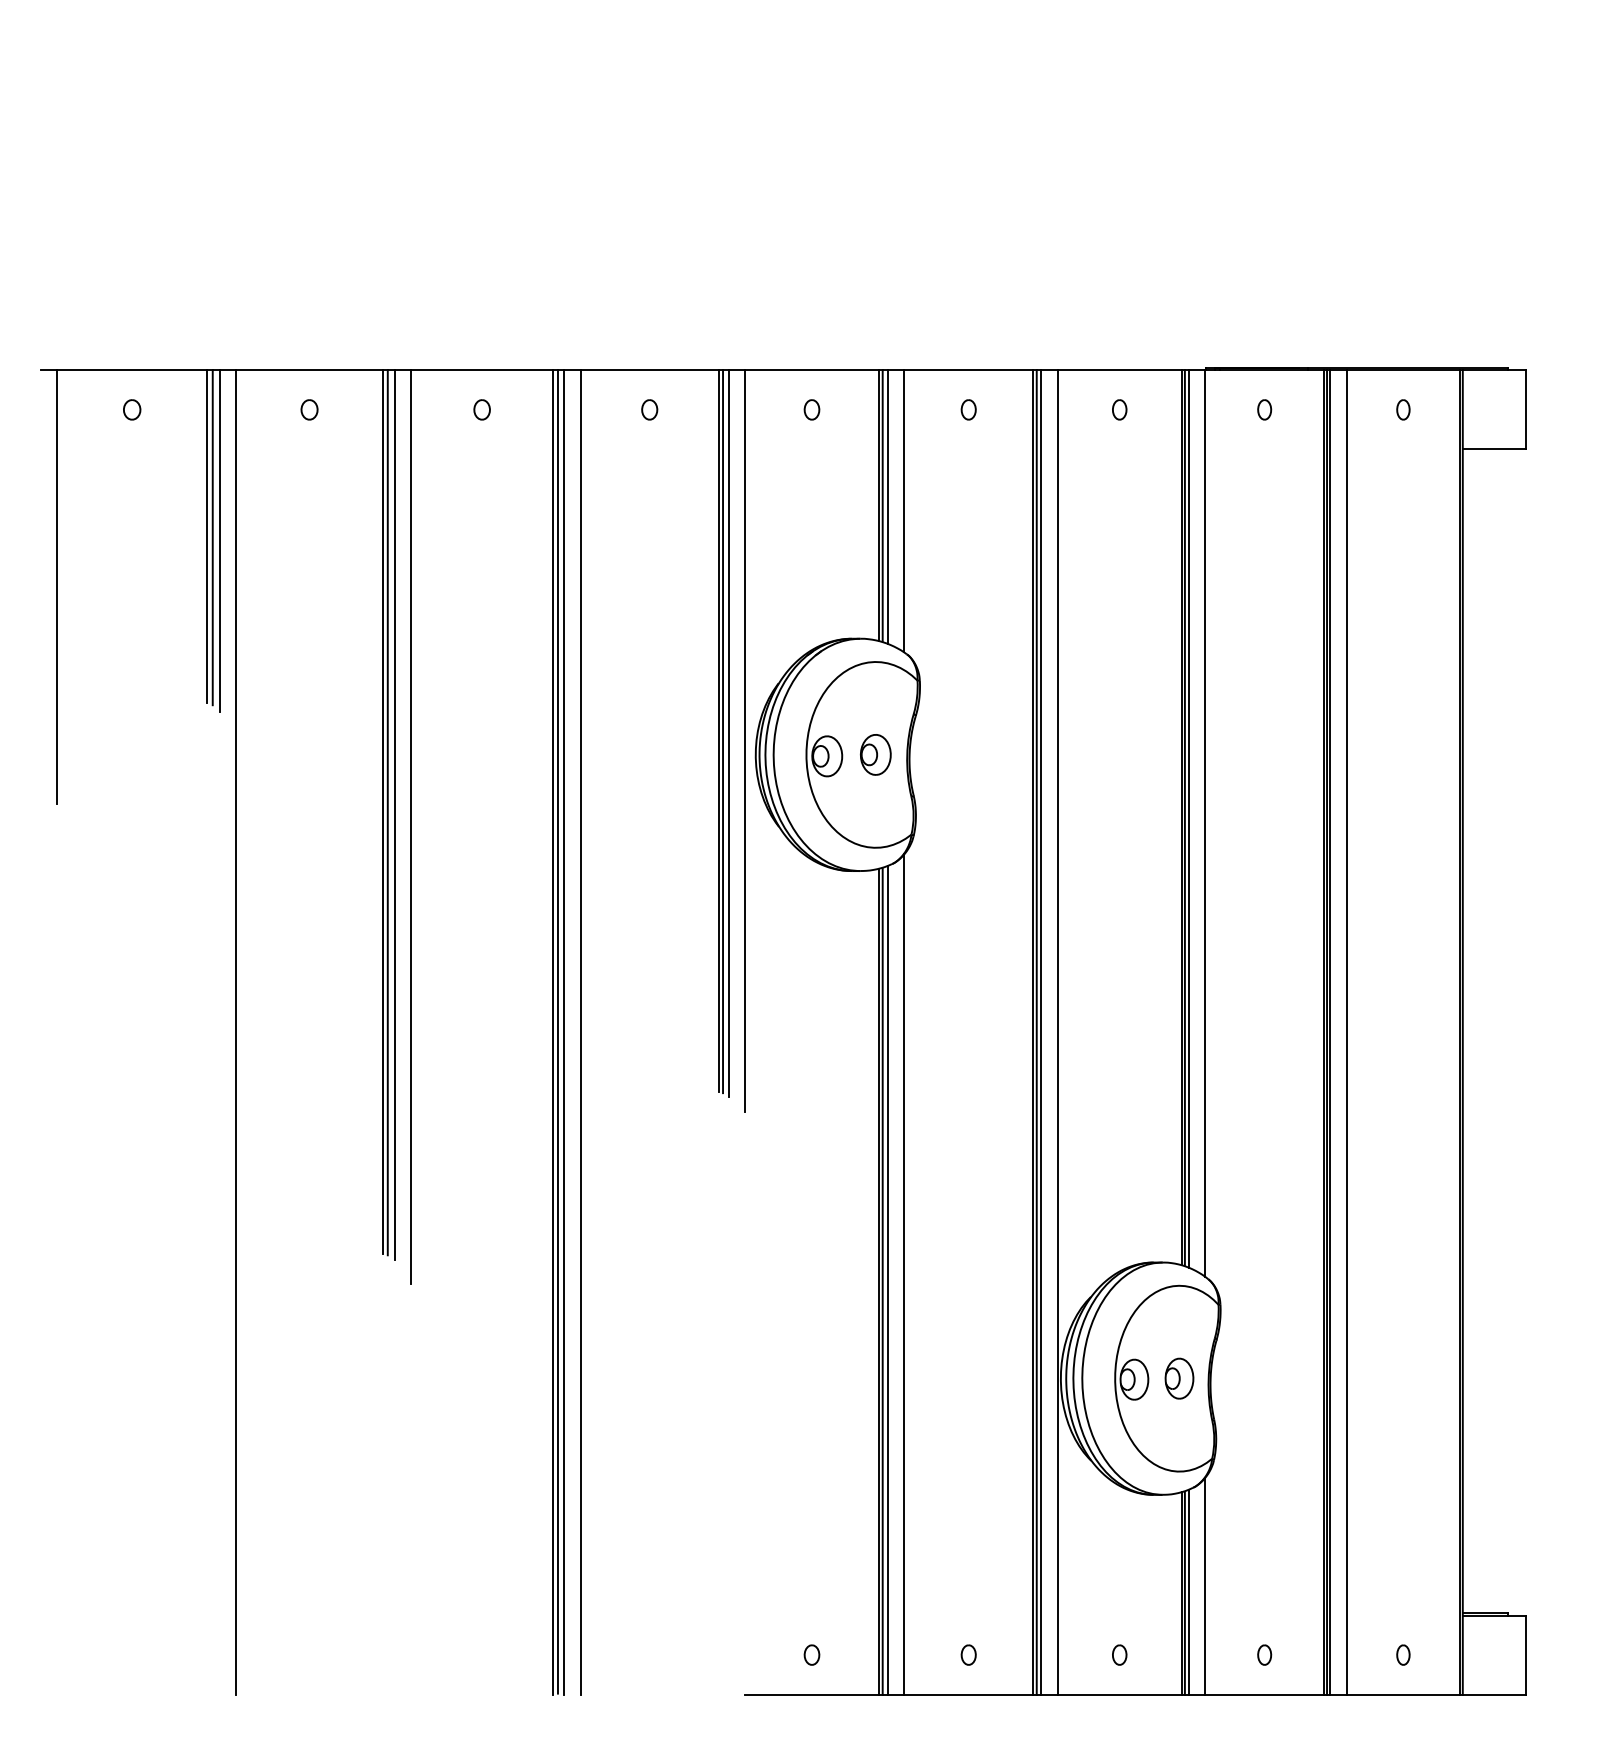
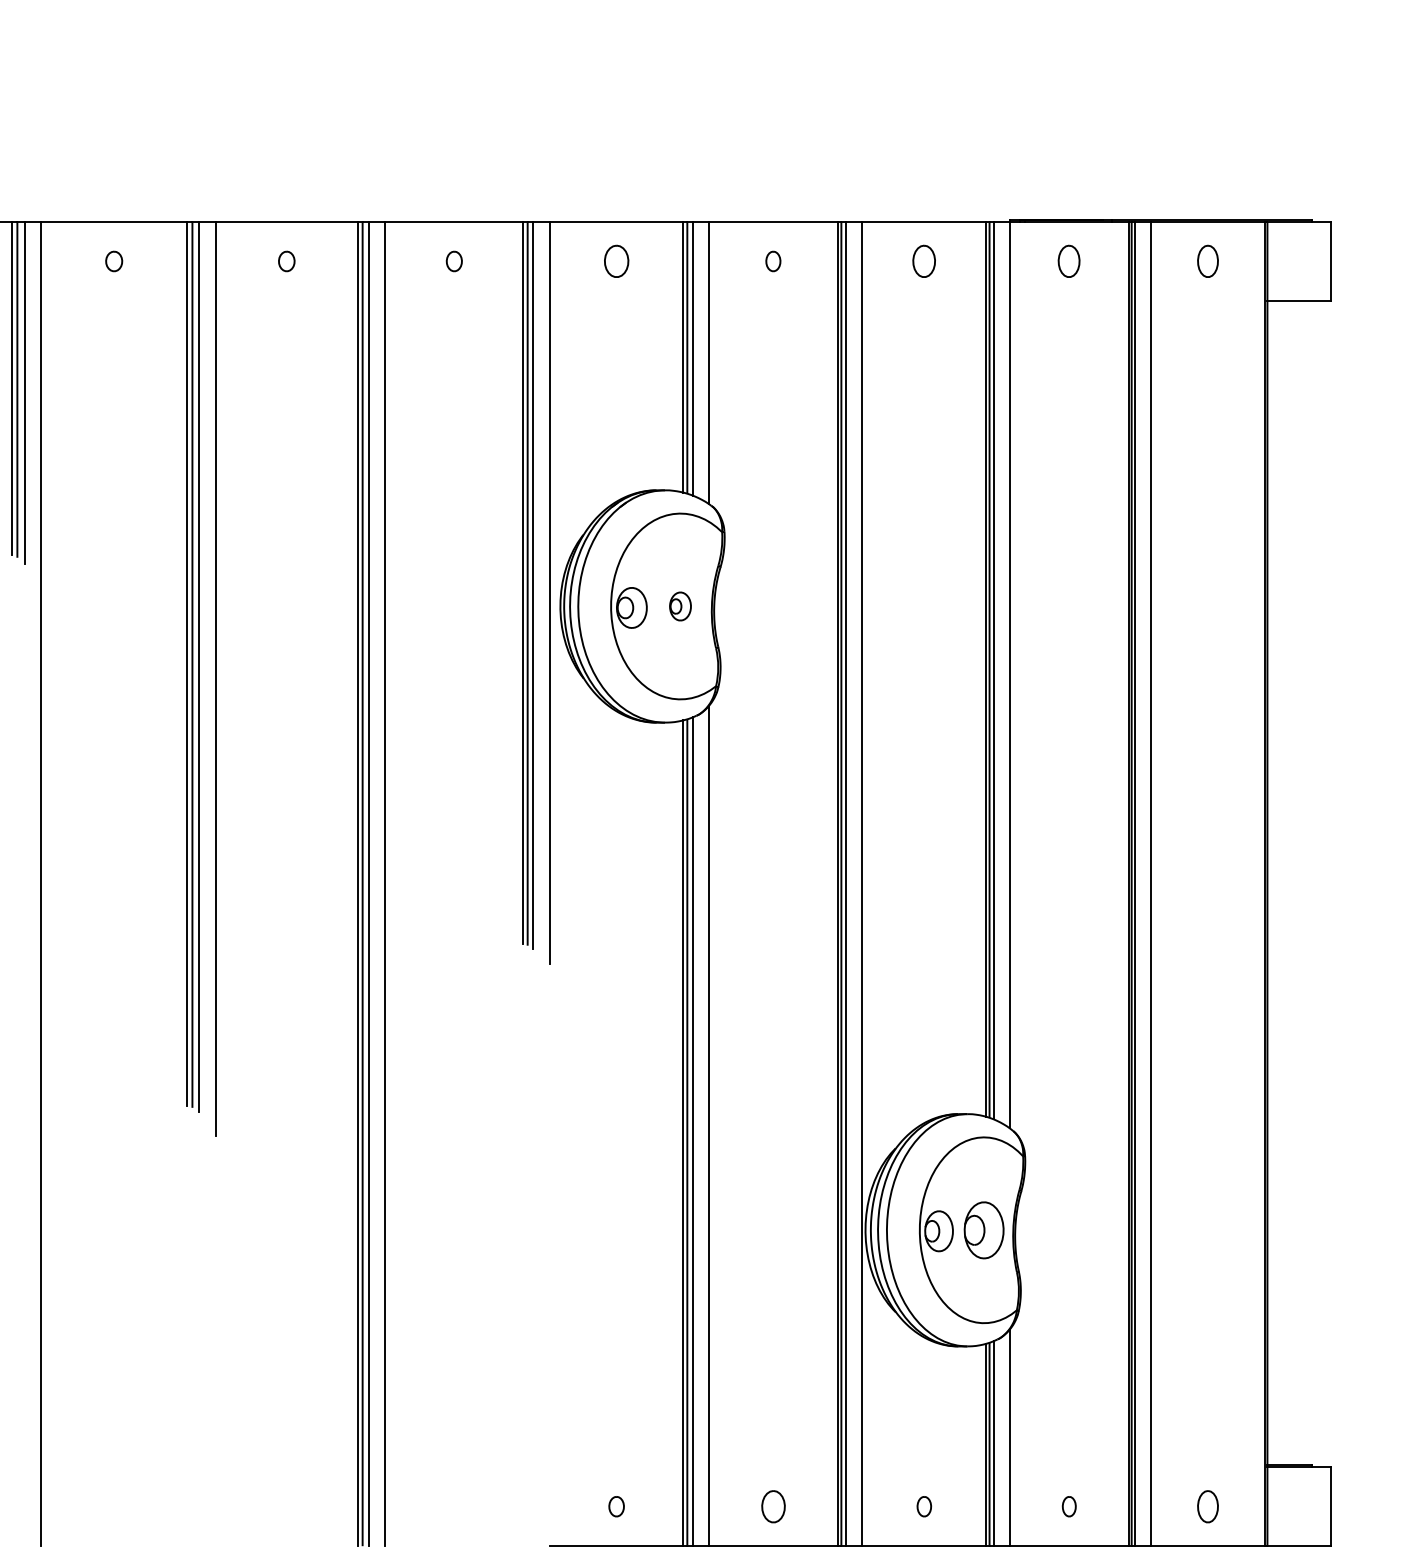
part: (811, 409) -> (616, 261), size x1.6
part: (1119, 409) -> (924, 261), size x1.6
part: (1264, 409) -> (1069, 261), size x1.6
part: (1403, 409) -> (1208, 261), size x1.6
part: (875, 754) -> (680, 606), size x0.7
part: (1179, 1378) -> (984, 1230), size x1.4
part: (968, 1654) -> (773, 1506), size x1.6
part: (1403, 1654) -> (1208, 1506), size x1.6

